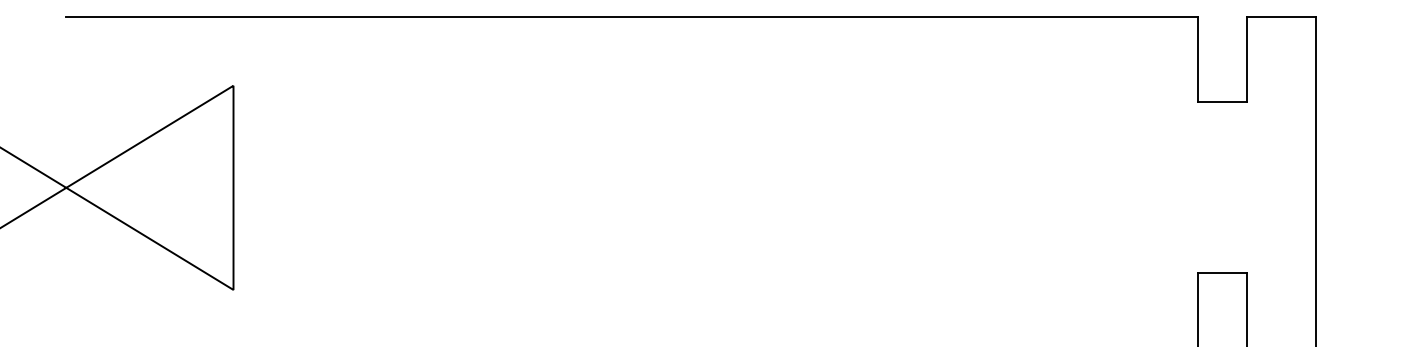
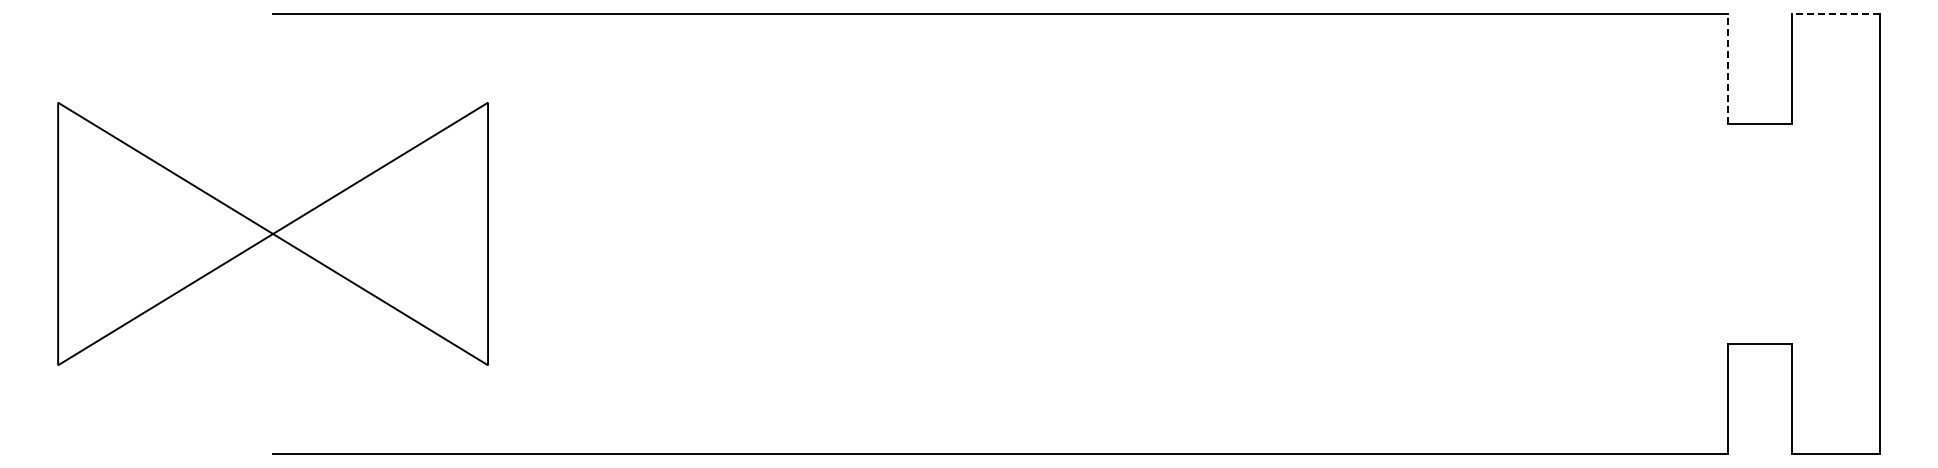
line: (1281, 16) -> (1835, 13), solid -> dashed
line: (1197, 59) -> (1727, 68), solid -> dashed

